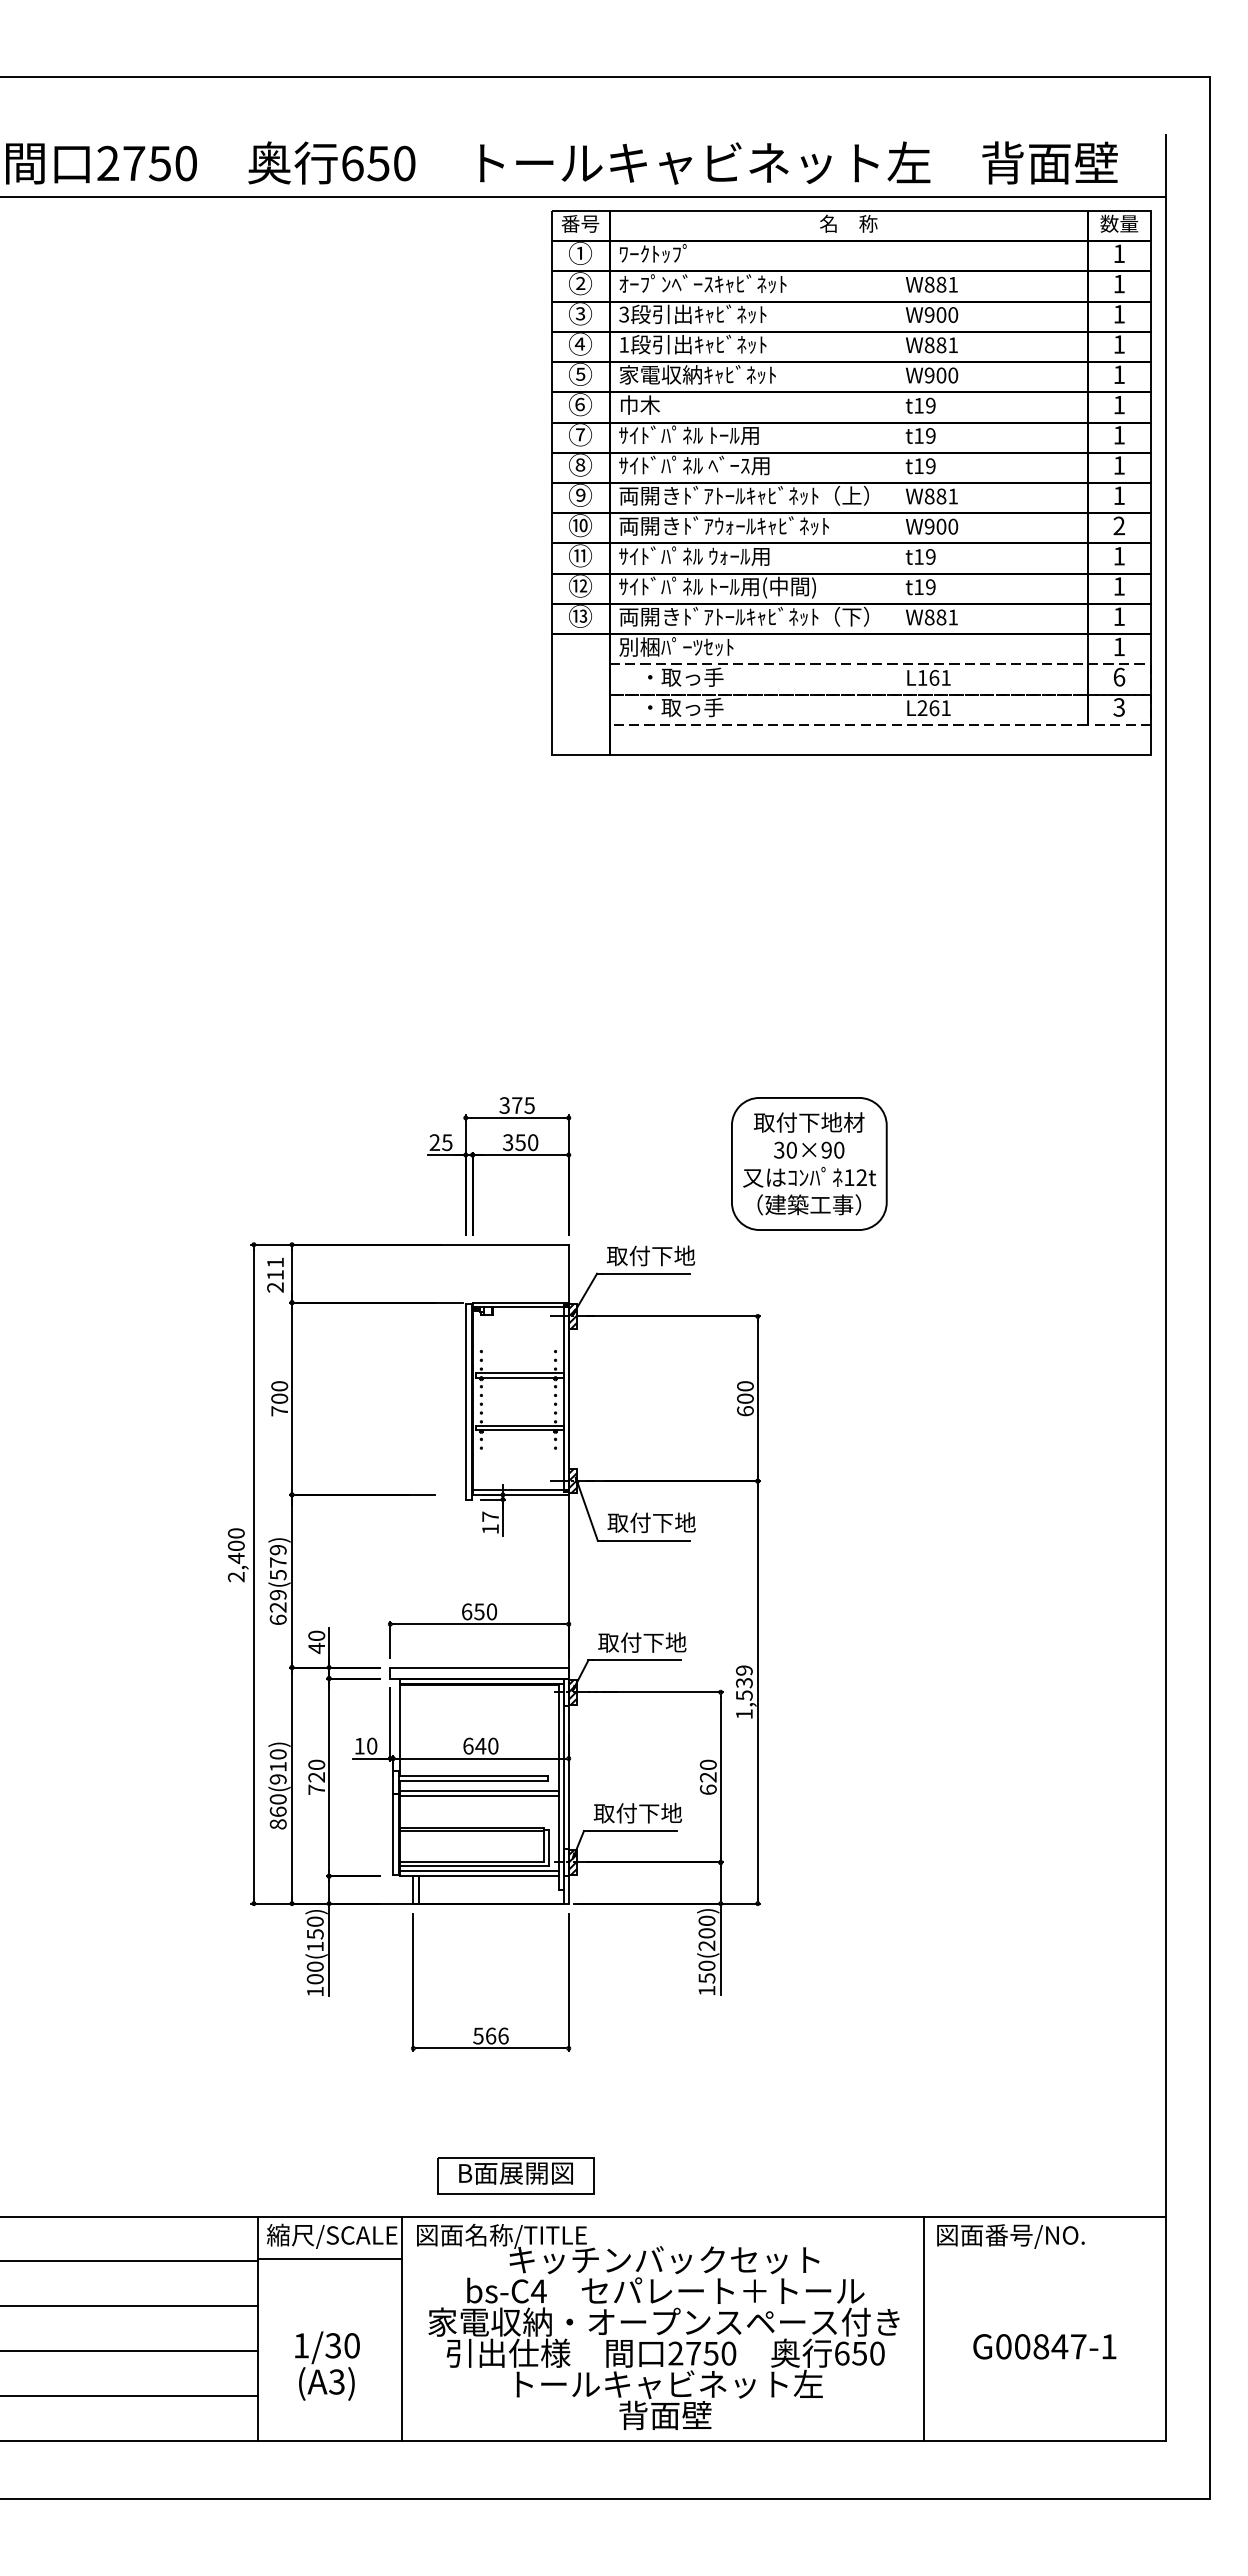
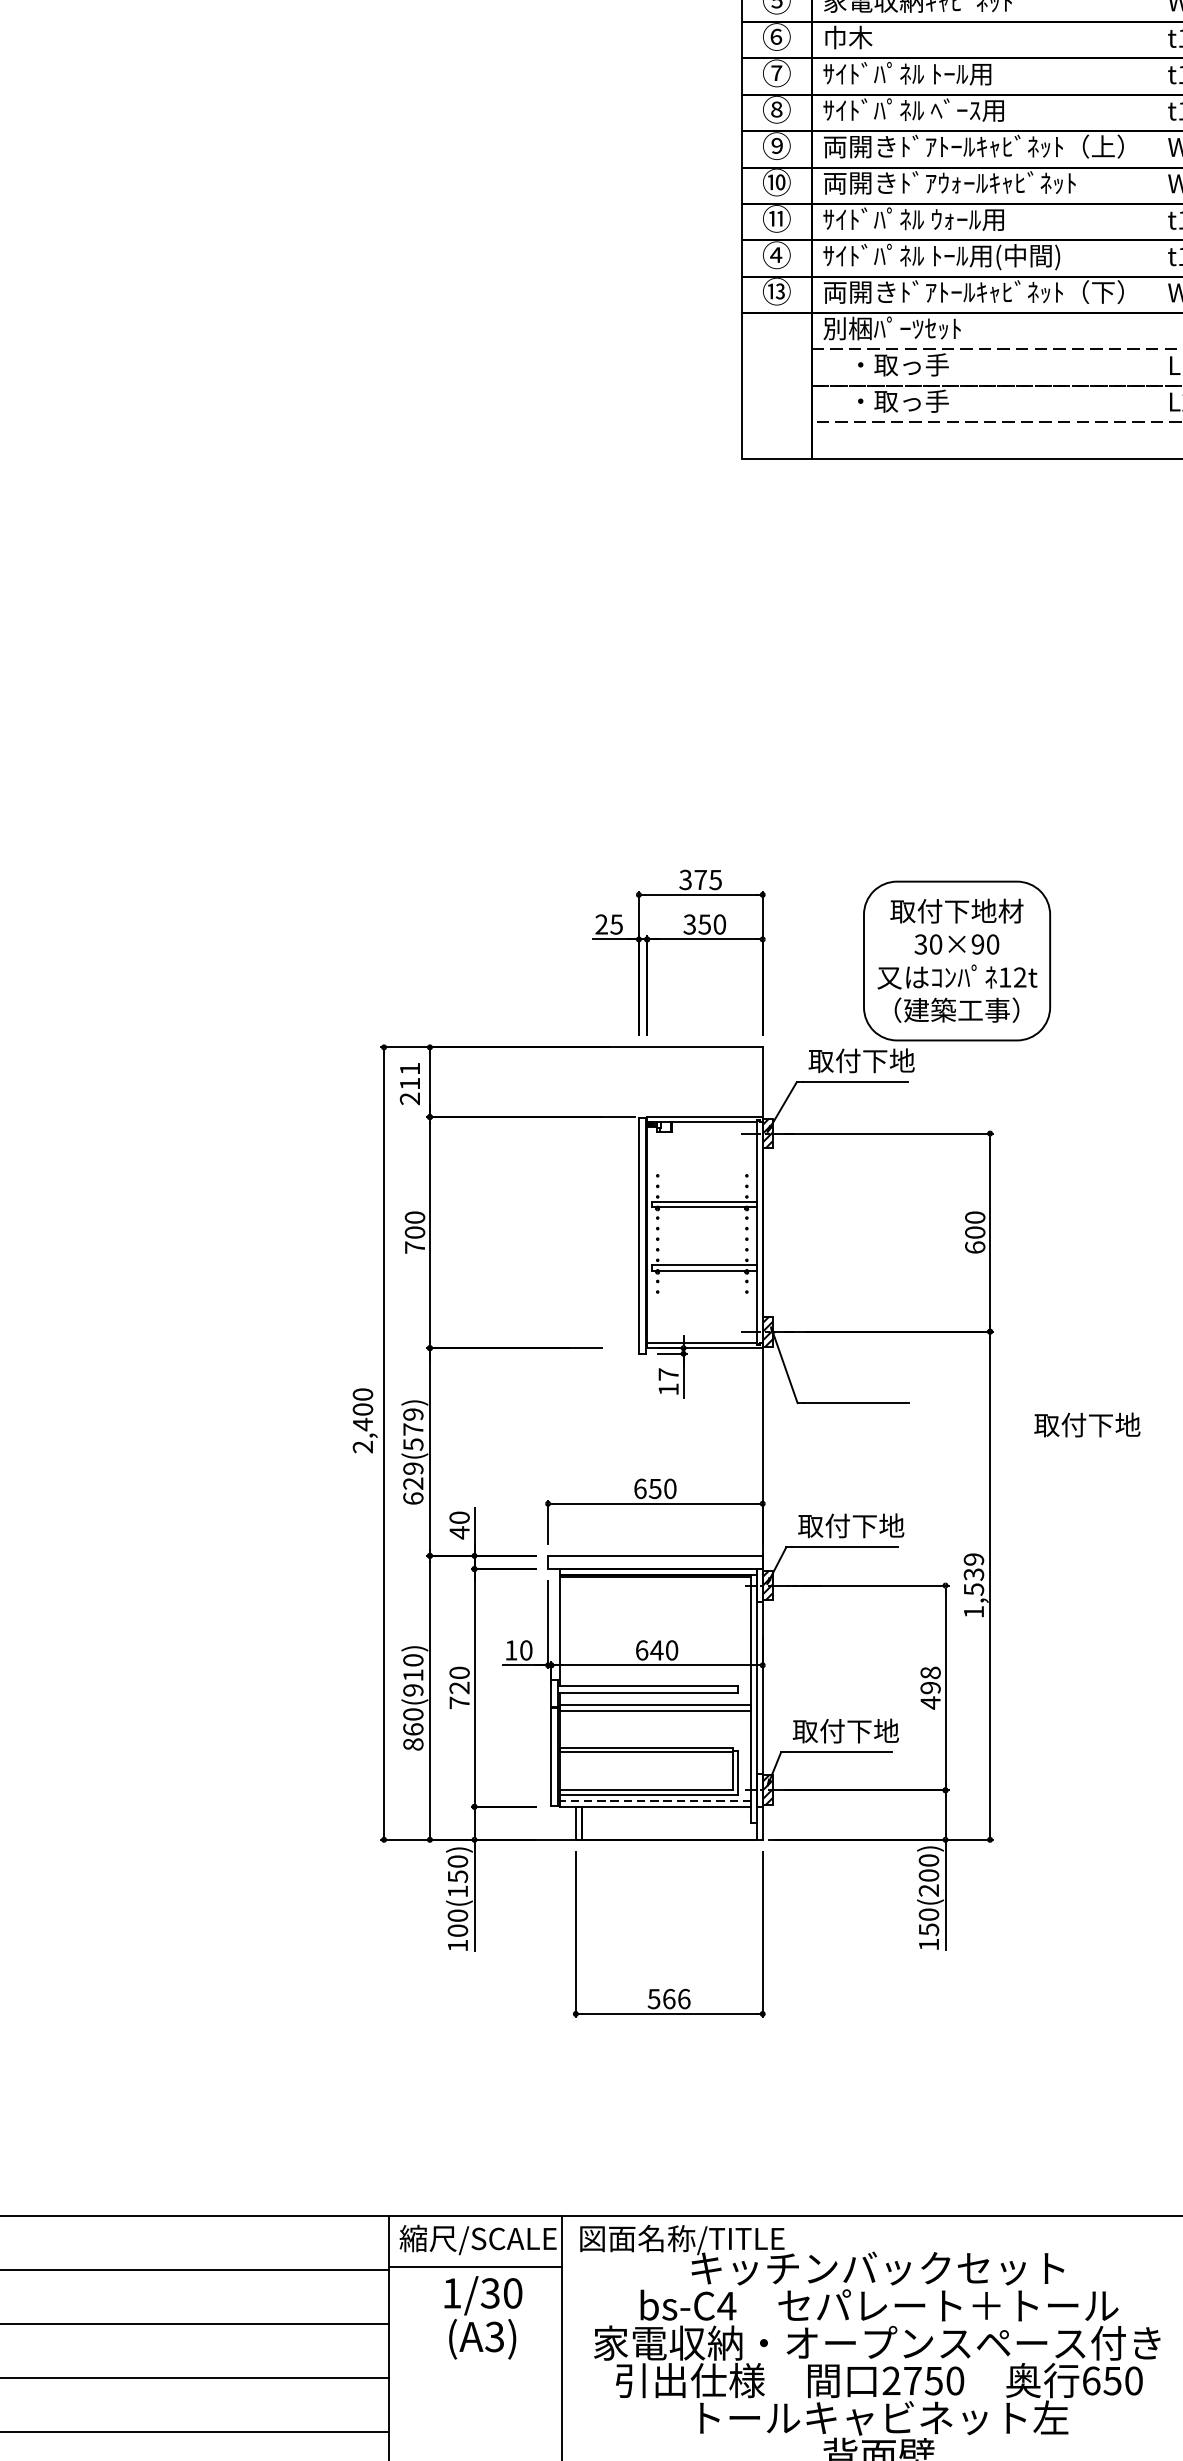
text: (580, 585) -> (776, 254), ⑫ -> ④
part: (809, 1163) -> (957, 960), moved
text: (651, 1522) -> (1087, 1424), moved
text: (707, 1777) -> (929, 1688), 620 -> 498
line: (479, 1870) -> (655, 1799), solid -> dashed
part: (515, 2175) -> (698, 2166), removed
text: (327, 2365) -> (483, 2317), moved

